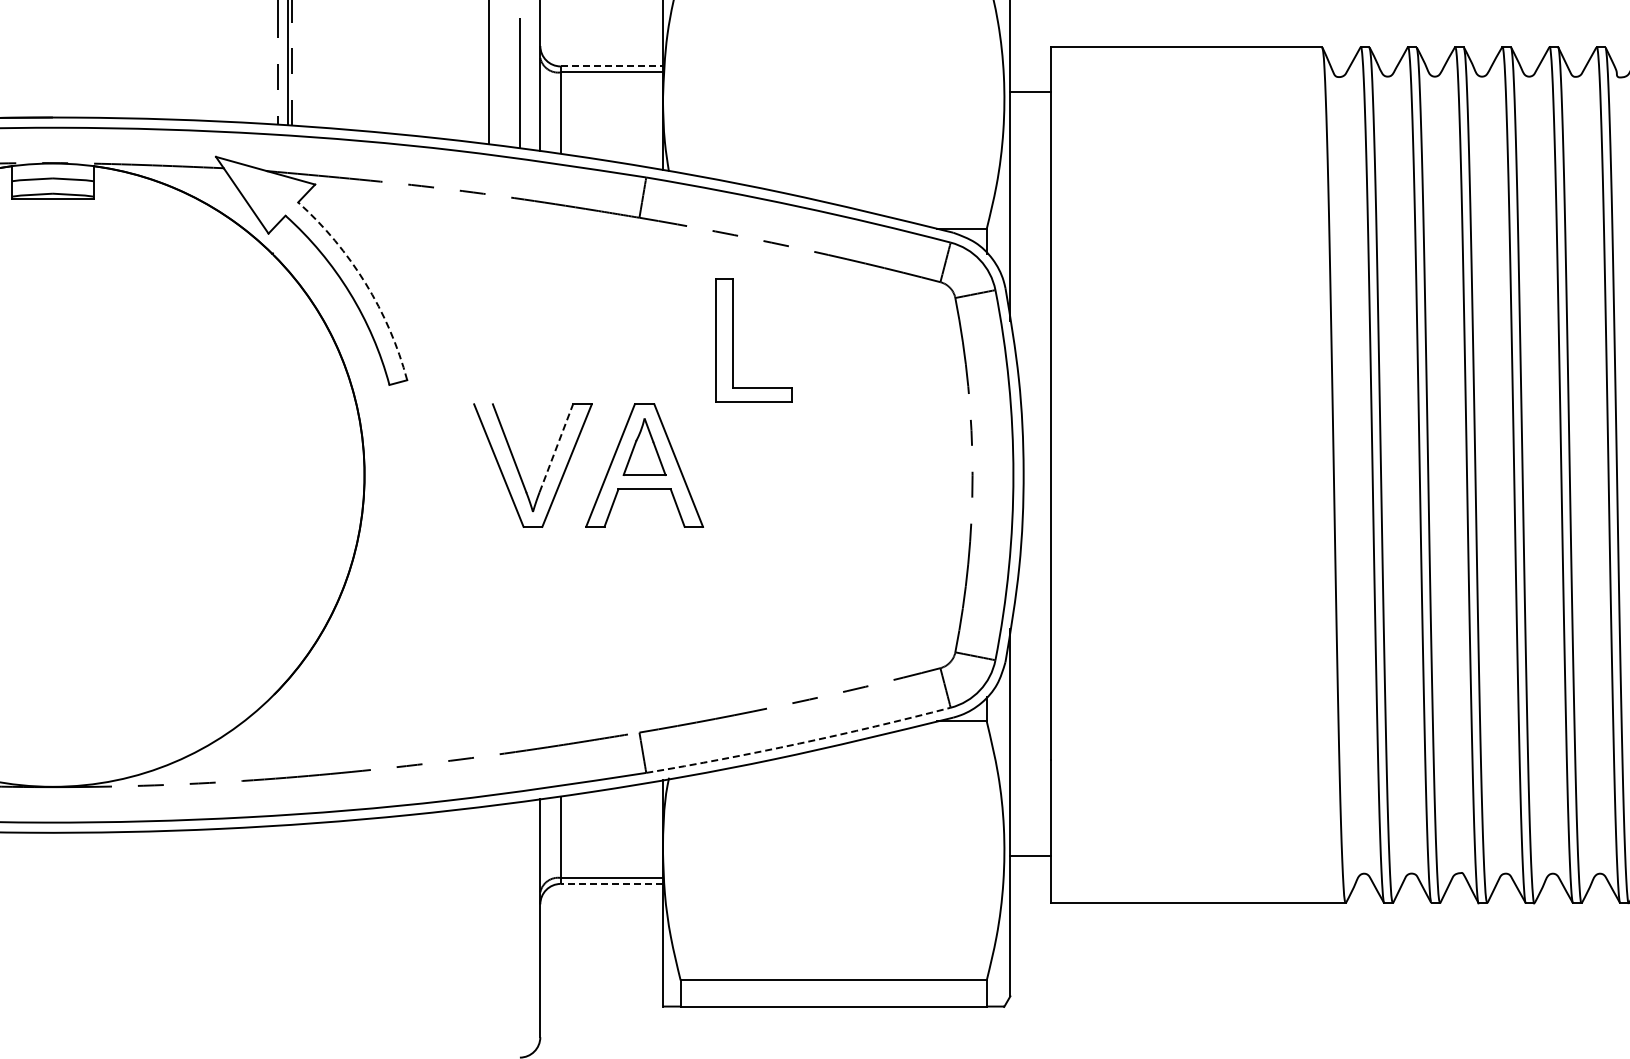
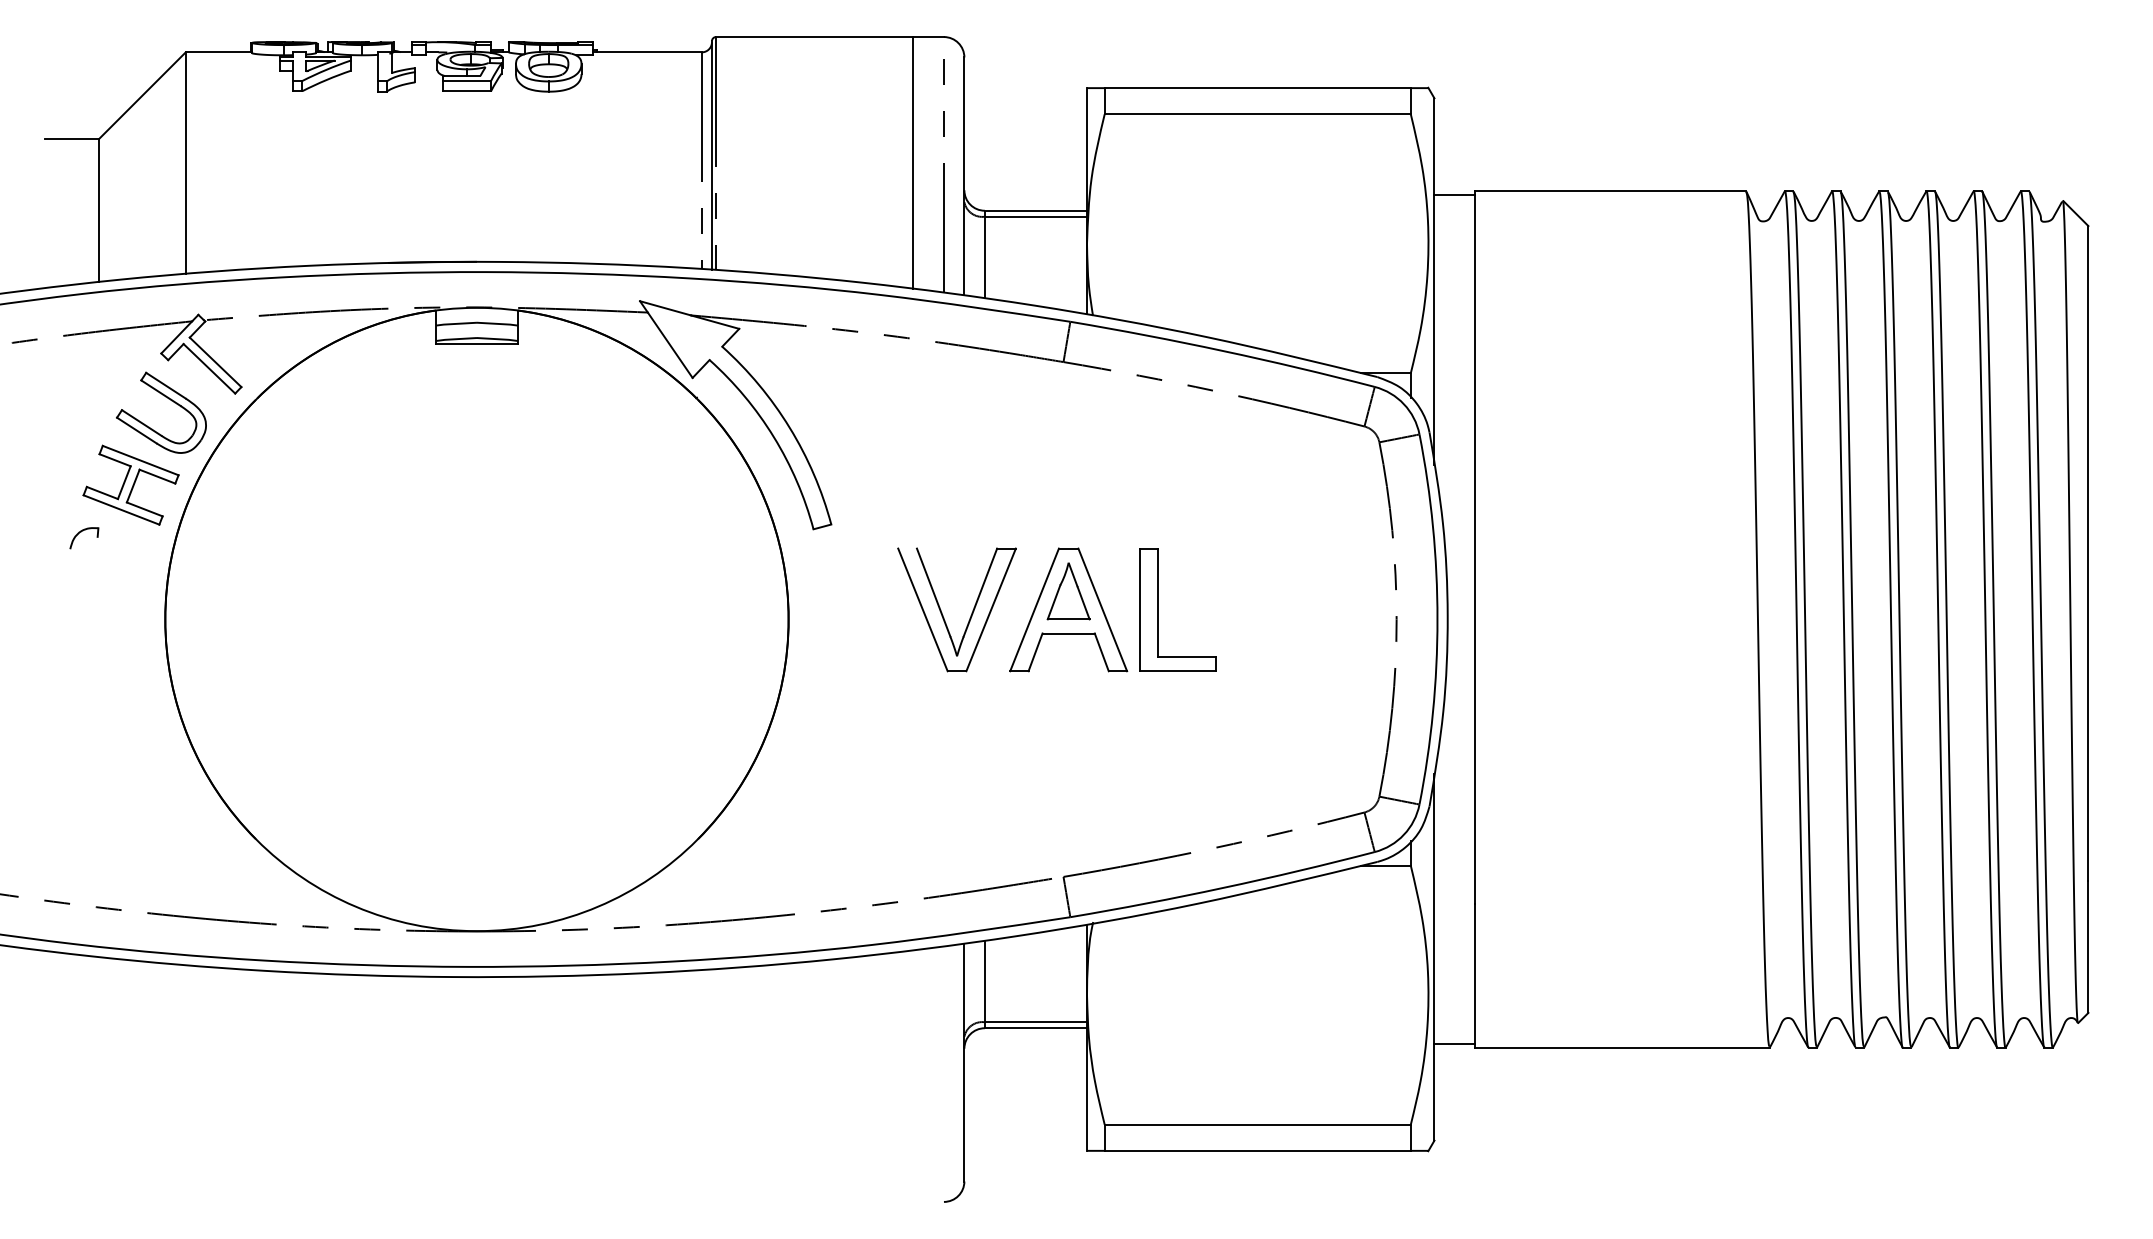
line: (612, 66) -> (1036, 210), dashed -> solid
line: (1030, 92) -> (1454, 195), moved
arc: (365, 283) -> (789, 427), dashed -> solid
part: (734, 340) -> (1158, 609), moved
line: (556, 448) -> (980, 592), dashed -> solid
arc: (799, 743) -> (1223, 887), dashed -> solid
line: (1030, 856) -> (1454, 1043), moved
line: (611, 884) -> (1035, 1028), dashed -> solid

